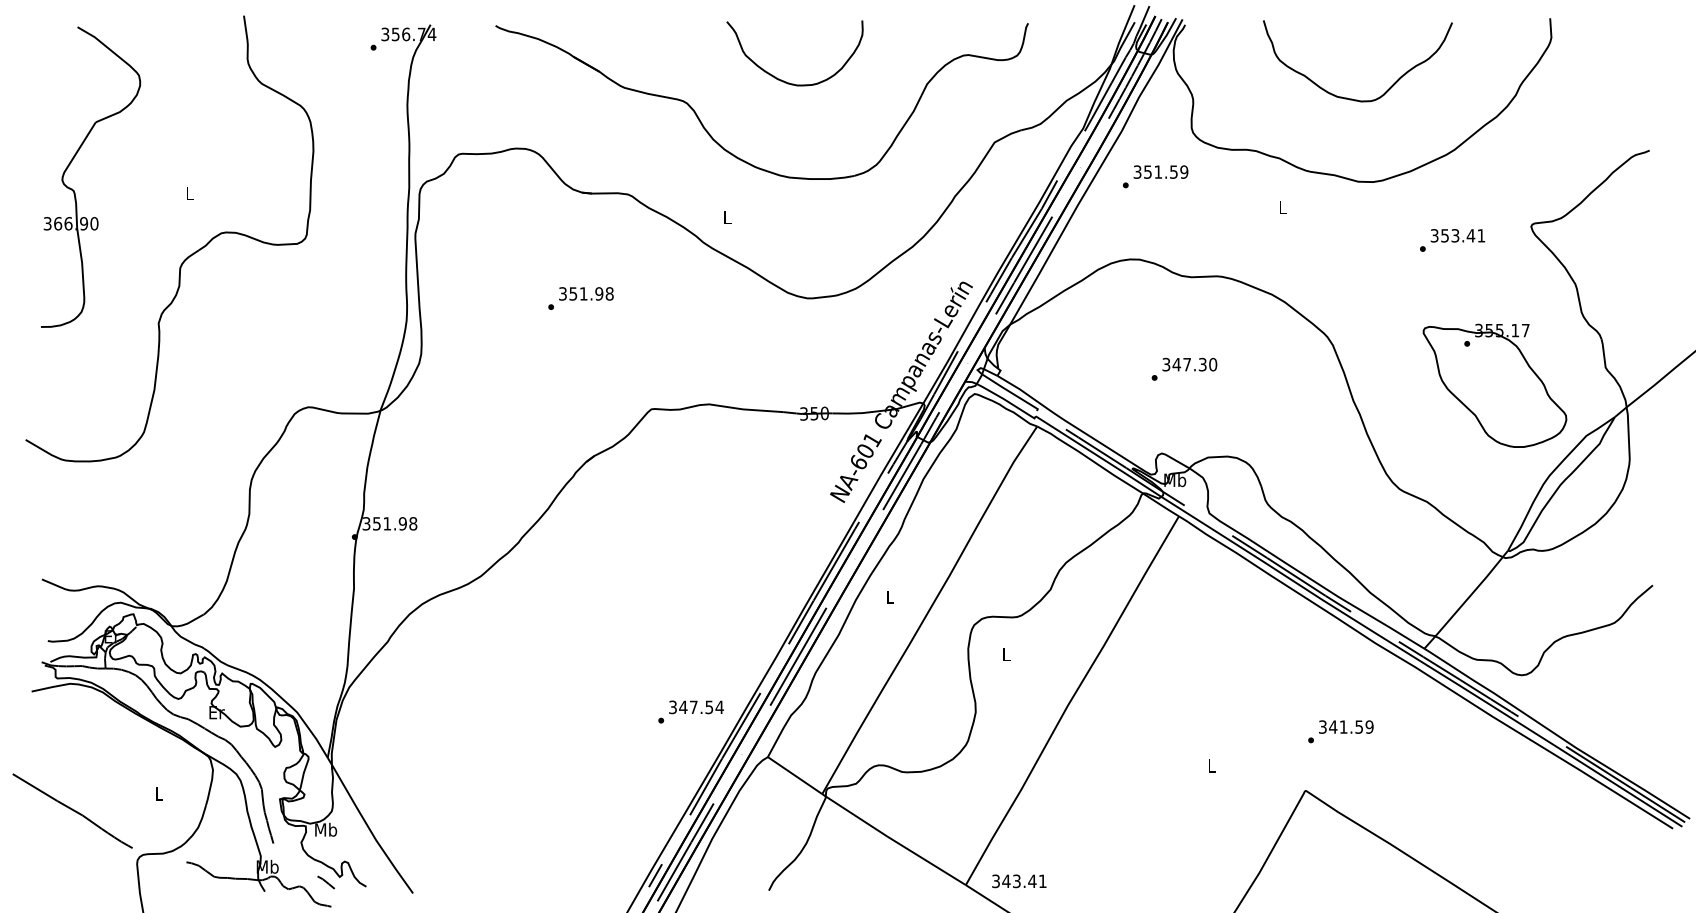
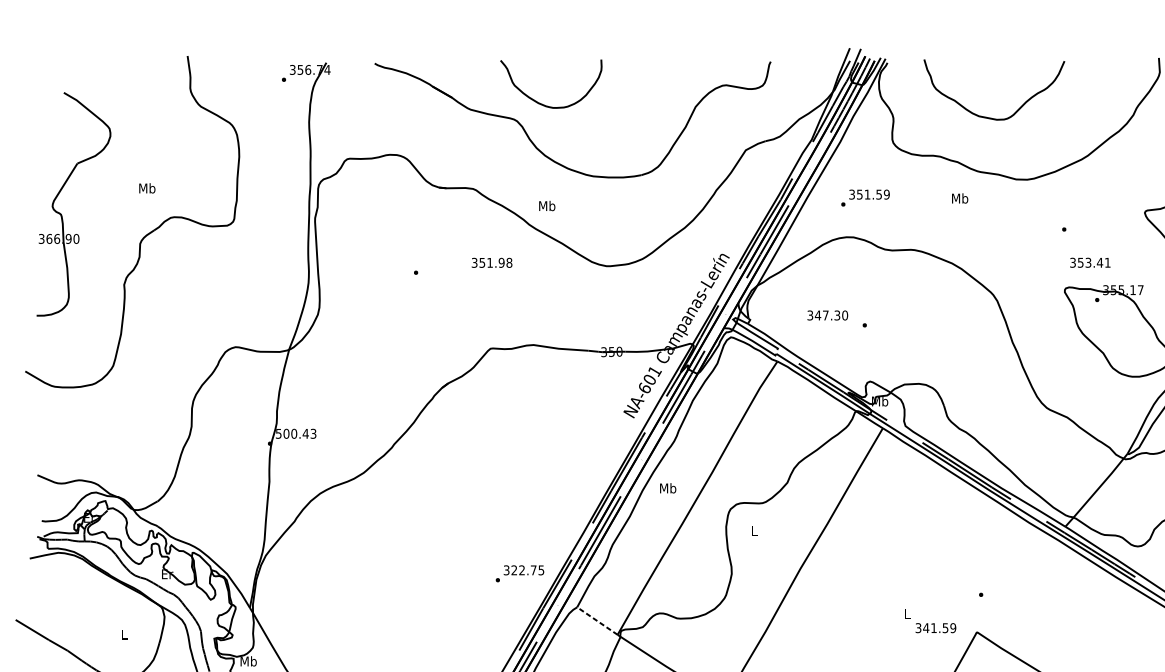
curve: (784, 80) -> (543, 104), moved
curve: (1352, 98) -> (990, 117), moved
text: (1155, 176) -> (865, 197), moved
part: (74, 190) -> (61, 214), moved
text: (189, 193) -> (147, 188), L -> Mb
text: (1282, 207) -> (959, 198), L -> Mb
text: (727, 217) -> (547, 206), L -> Mb
text: (1457, 235) -> (1090, 262), moved
text: (586, 293) -> (492, 262), moved
text: (1189, 364) -> (827, 315), moved
text: (390, 523) -> (296, 433), 351.98 -> 500.43
text: (890, 597) -> (668, 488), L -> Mb
text: (701, 707) -> (527, 570), 347.54 -> 322.75
text: (1346, 726) -> (936, 627), moved
line: (795, 775) -> (597, 620), solid -> dashed

